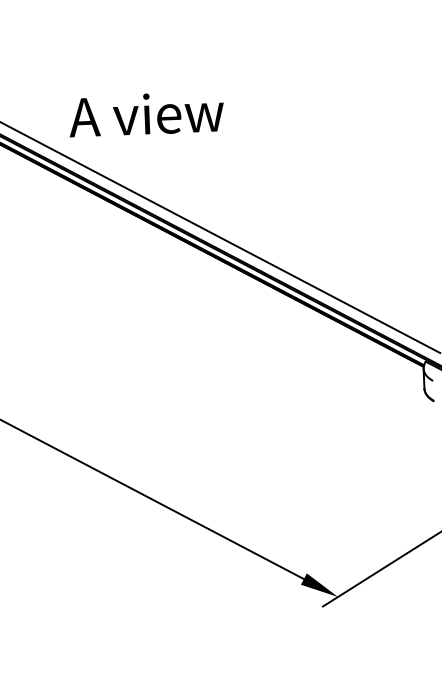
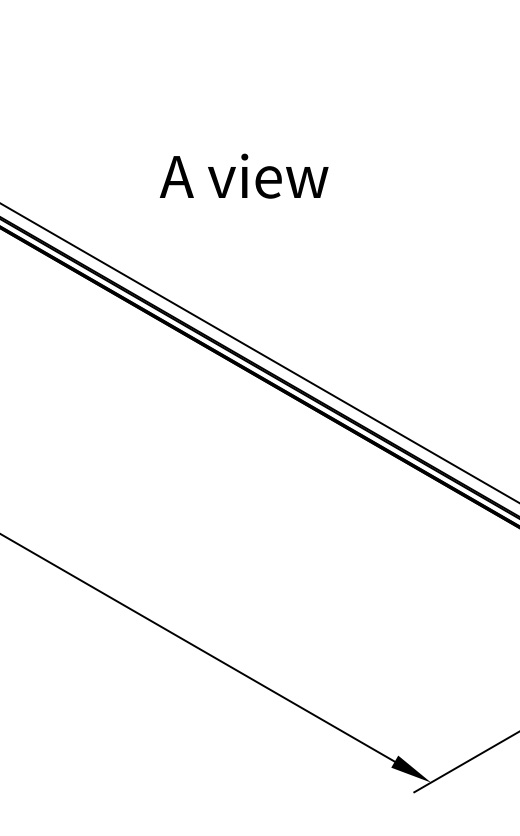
text: (145, 113) -> (243, 175), moved

